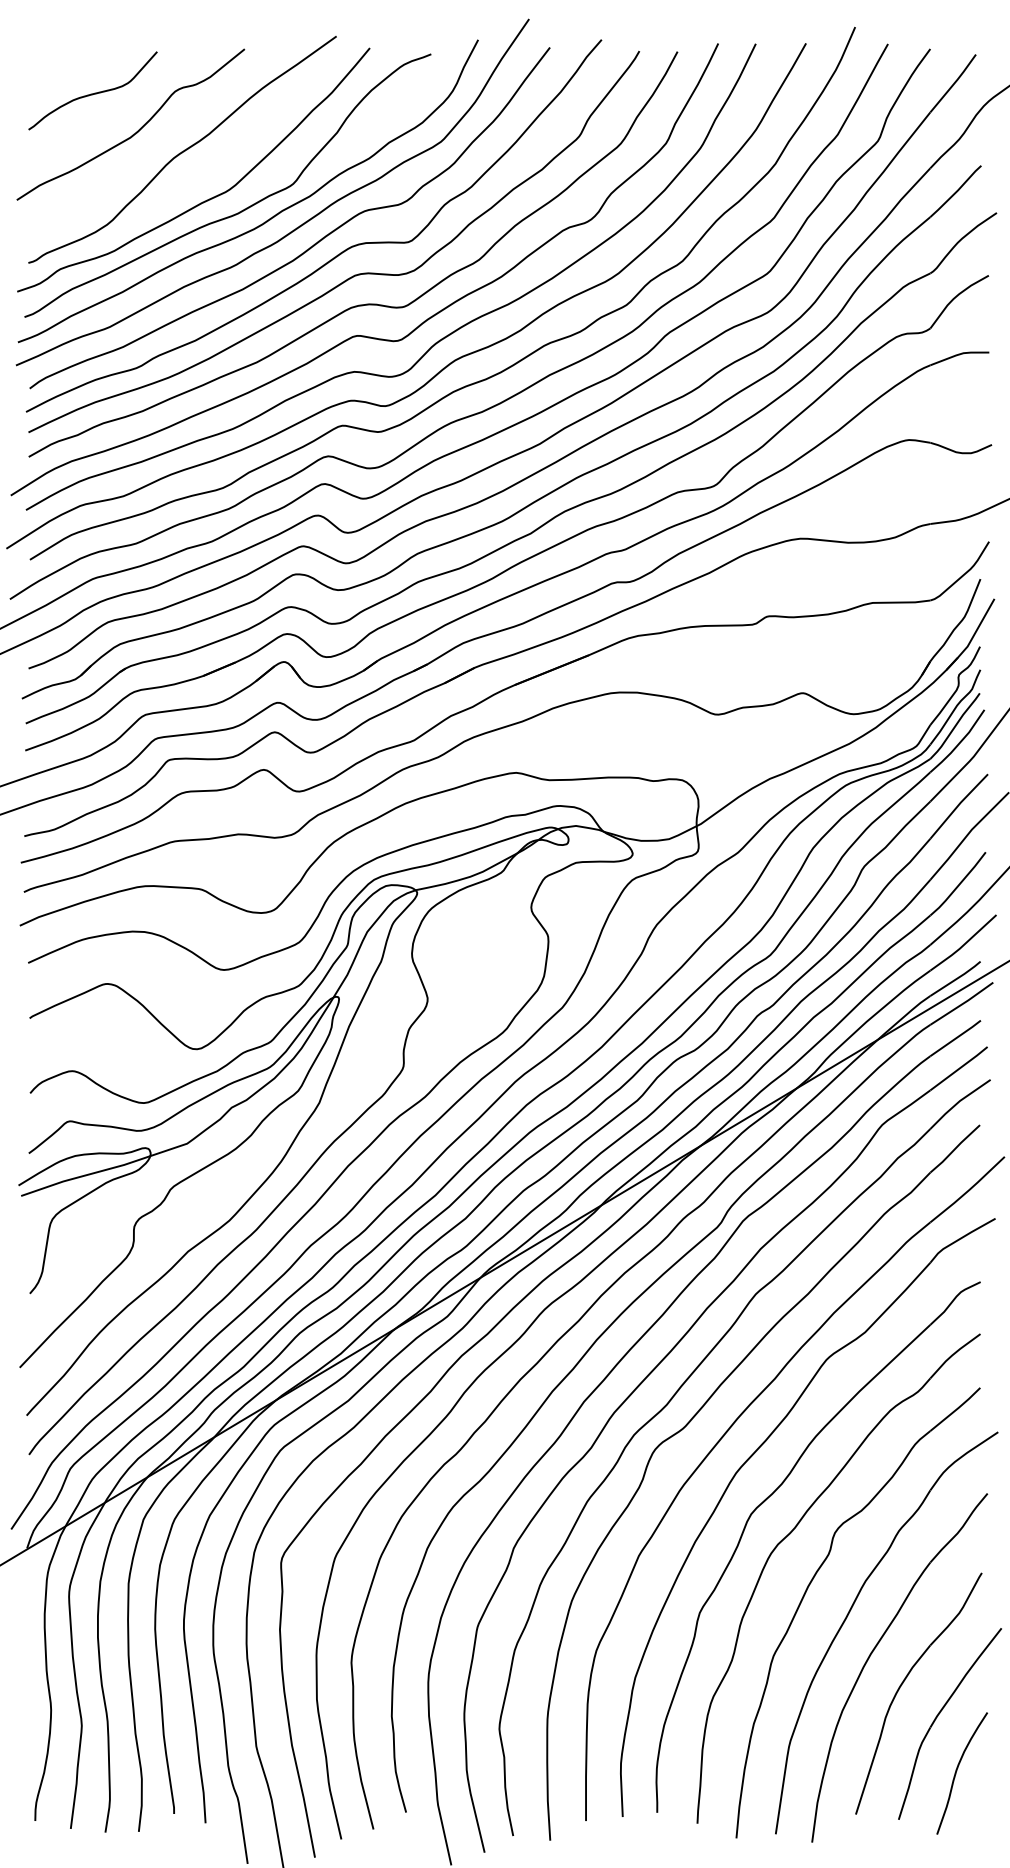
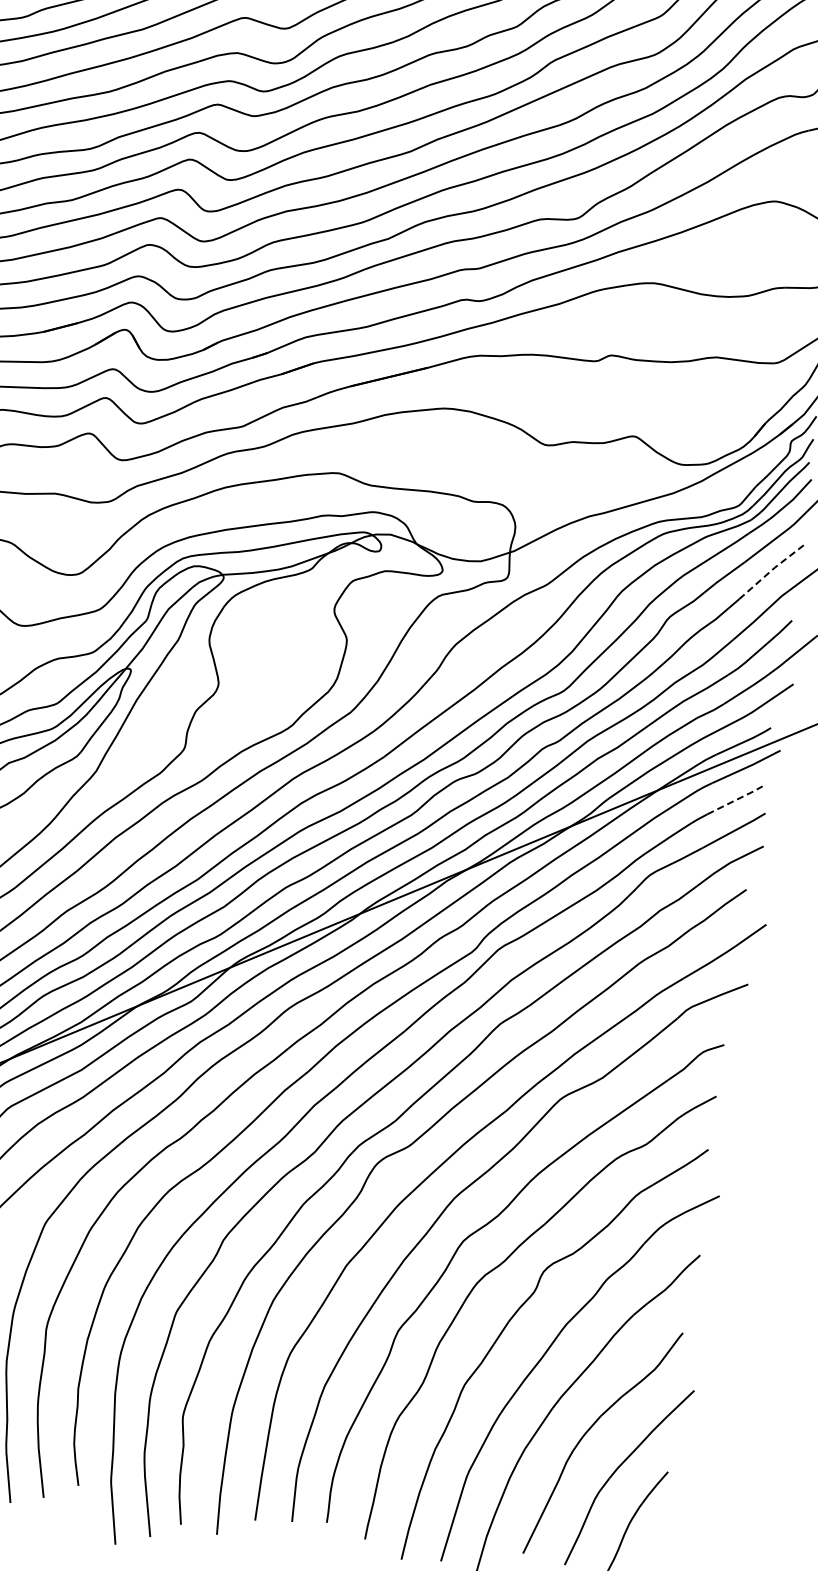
line: (958, 804) -> (772, 569), solid -> dashed
line: (956, 1038) -> (735, 800), solid -> dashed

